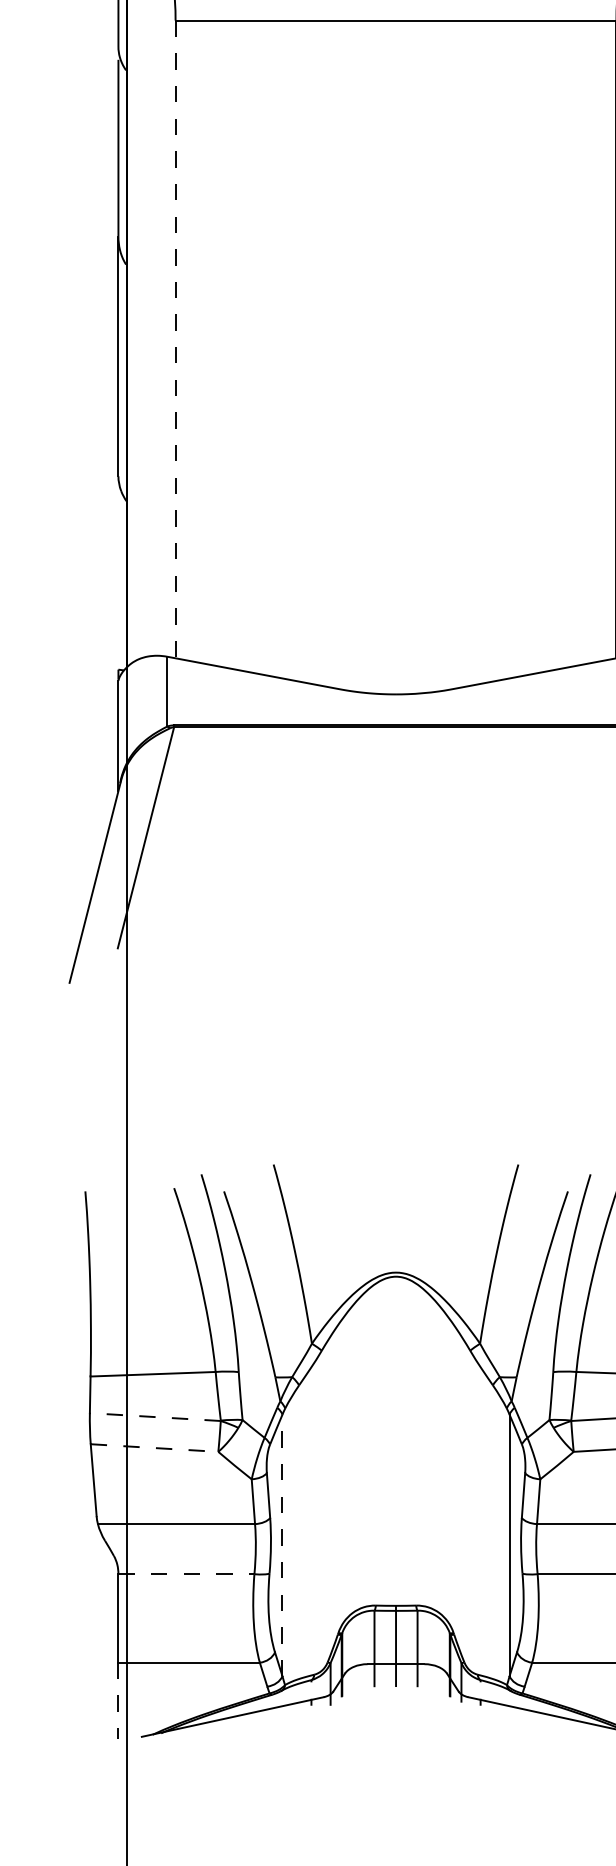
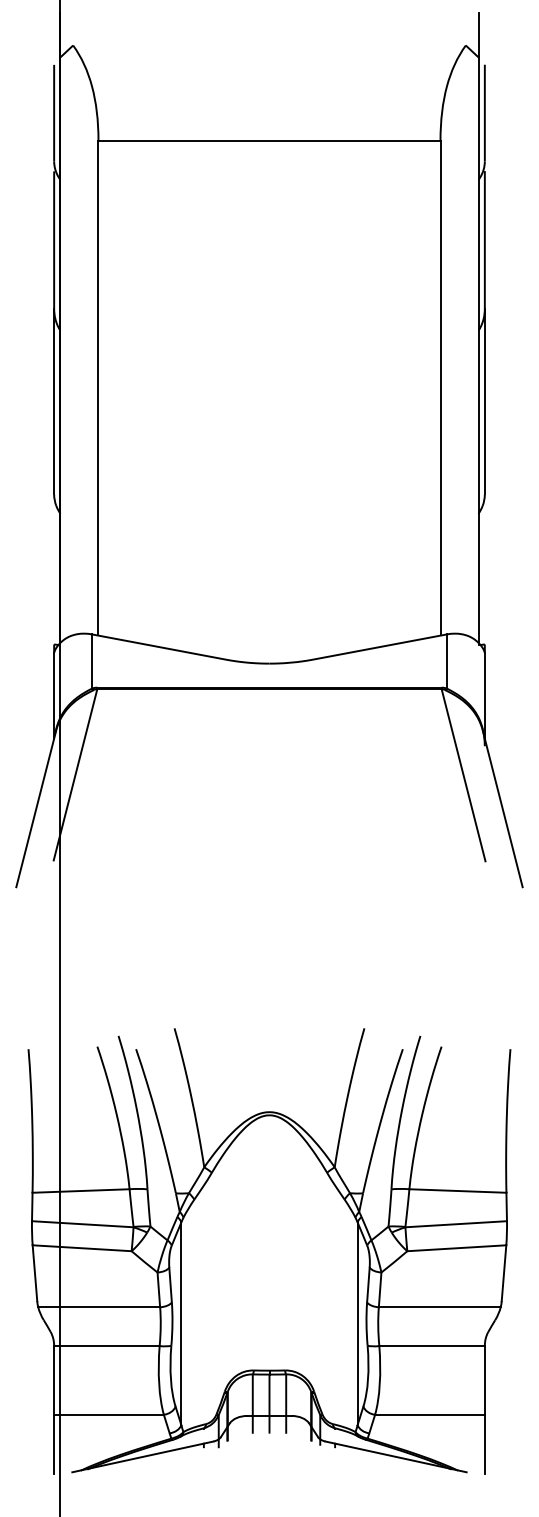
line: (175, 339) -> (98, 388), dashed -> solid
line: (154, 1417) -> (82, 1224), dashed -> solid
line: (154, 1448) -> (82, 1248), dashed -> solid
line: (282, 1545) -> (181, 1323), dashed -> solid
line: (185, 1574) -> (106, 1346), dashed -> solid
line: (118, 1701) -> (54, 1444), dashed -> solid

